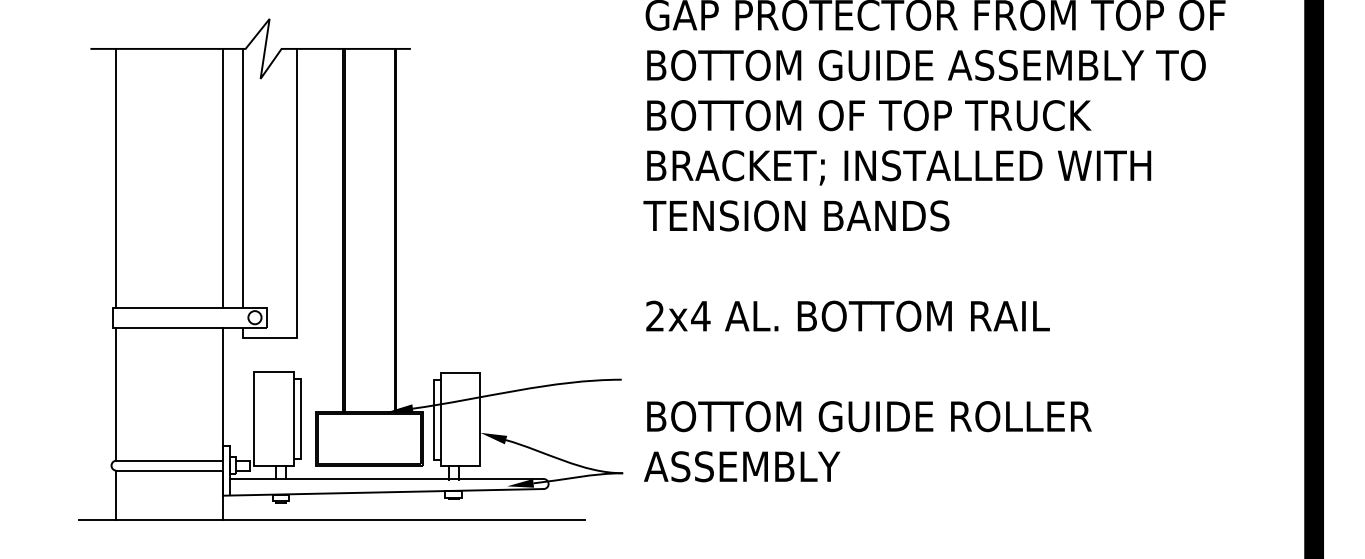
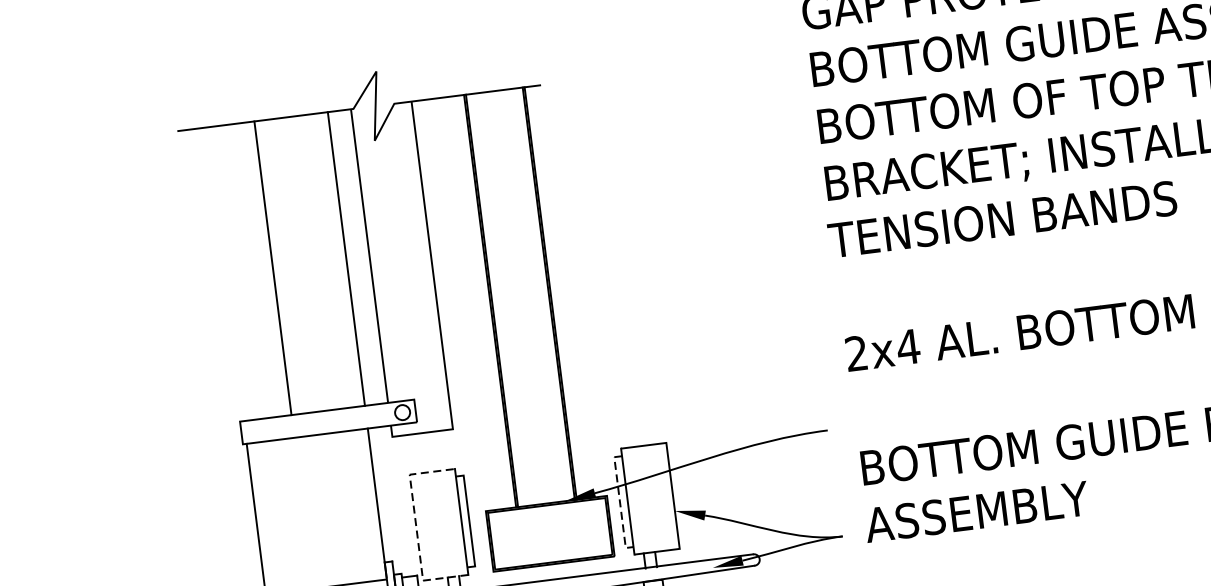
line: (116, 177) -> (273, 267), moved
line: (254, 419) -> (416, 528), solid -> dashed
line: (433, 420) -> (619, 503), solid -> dashed

